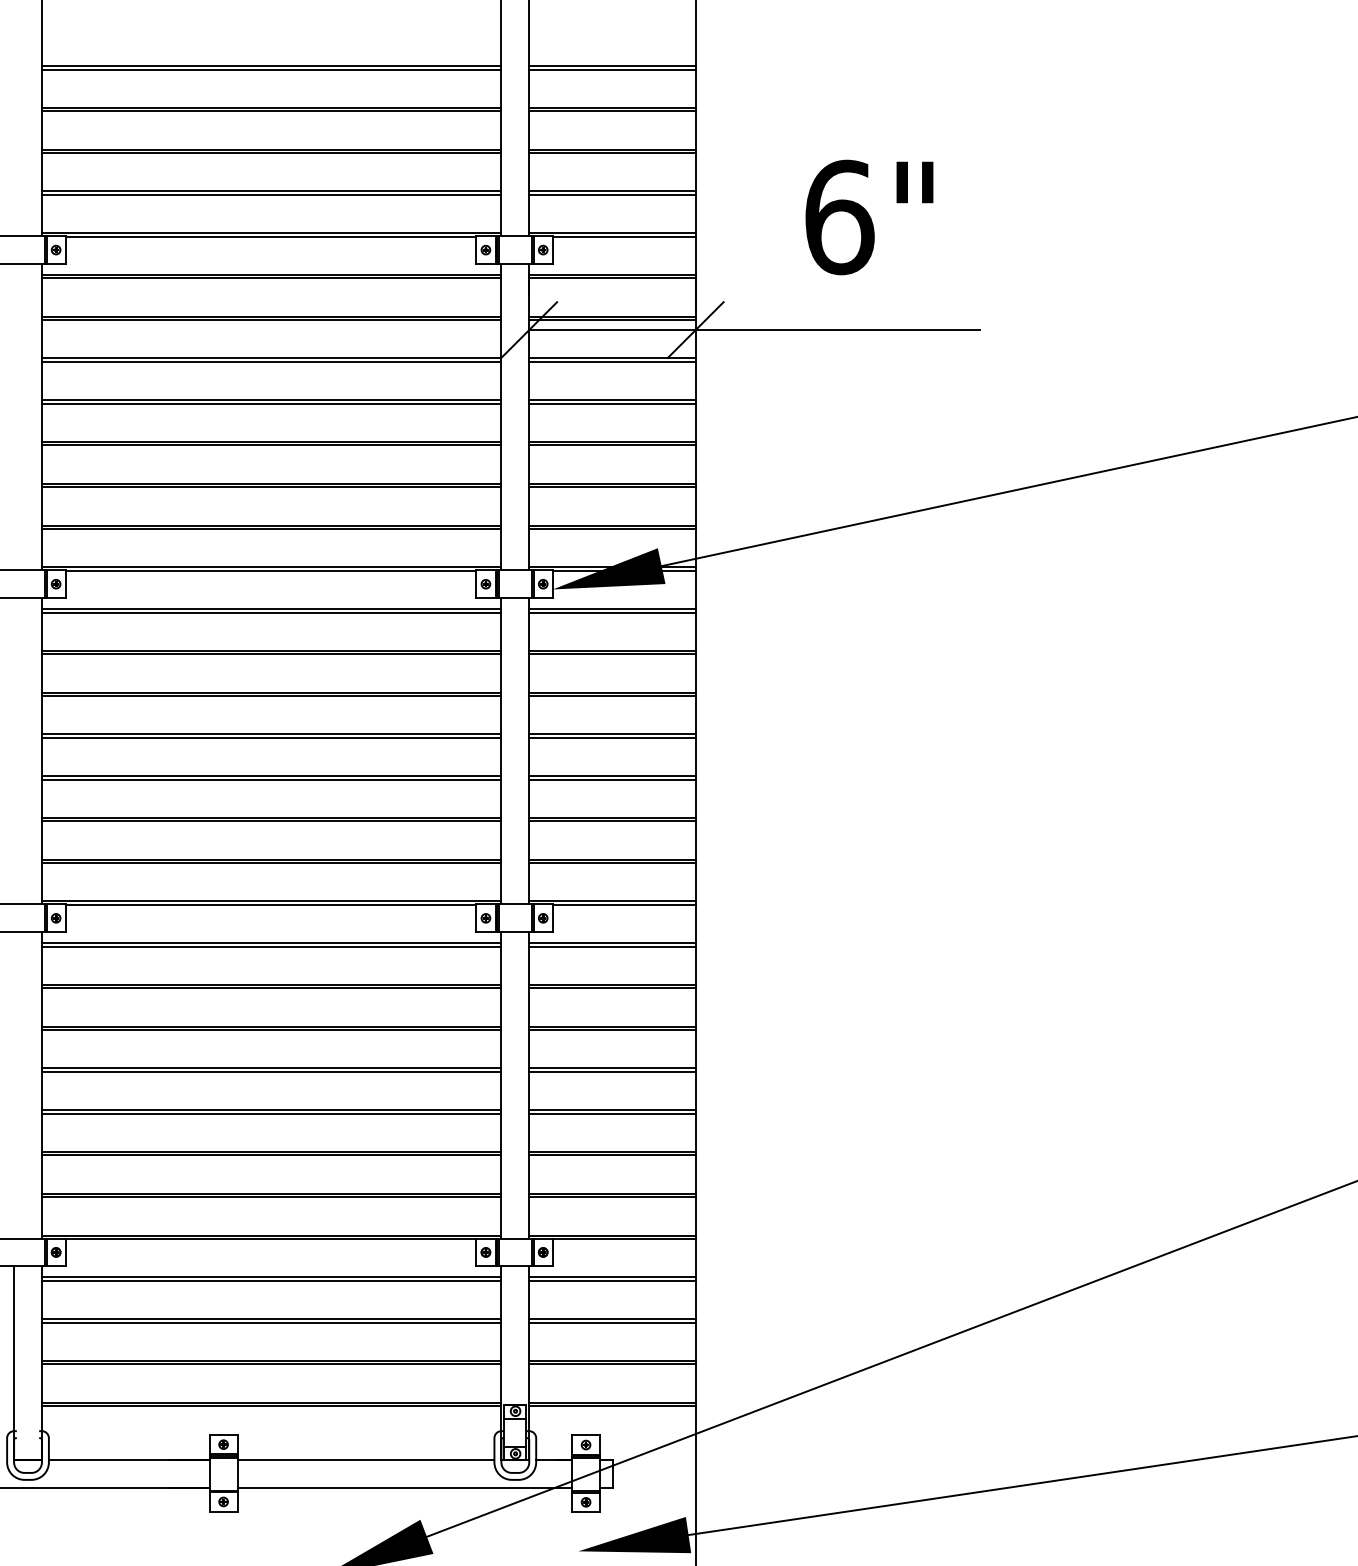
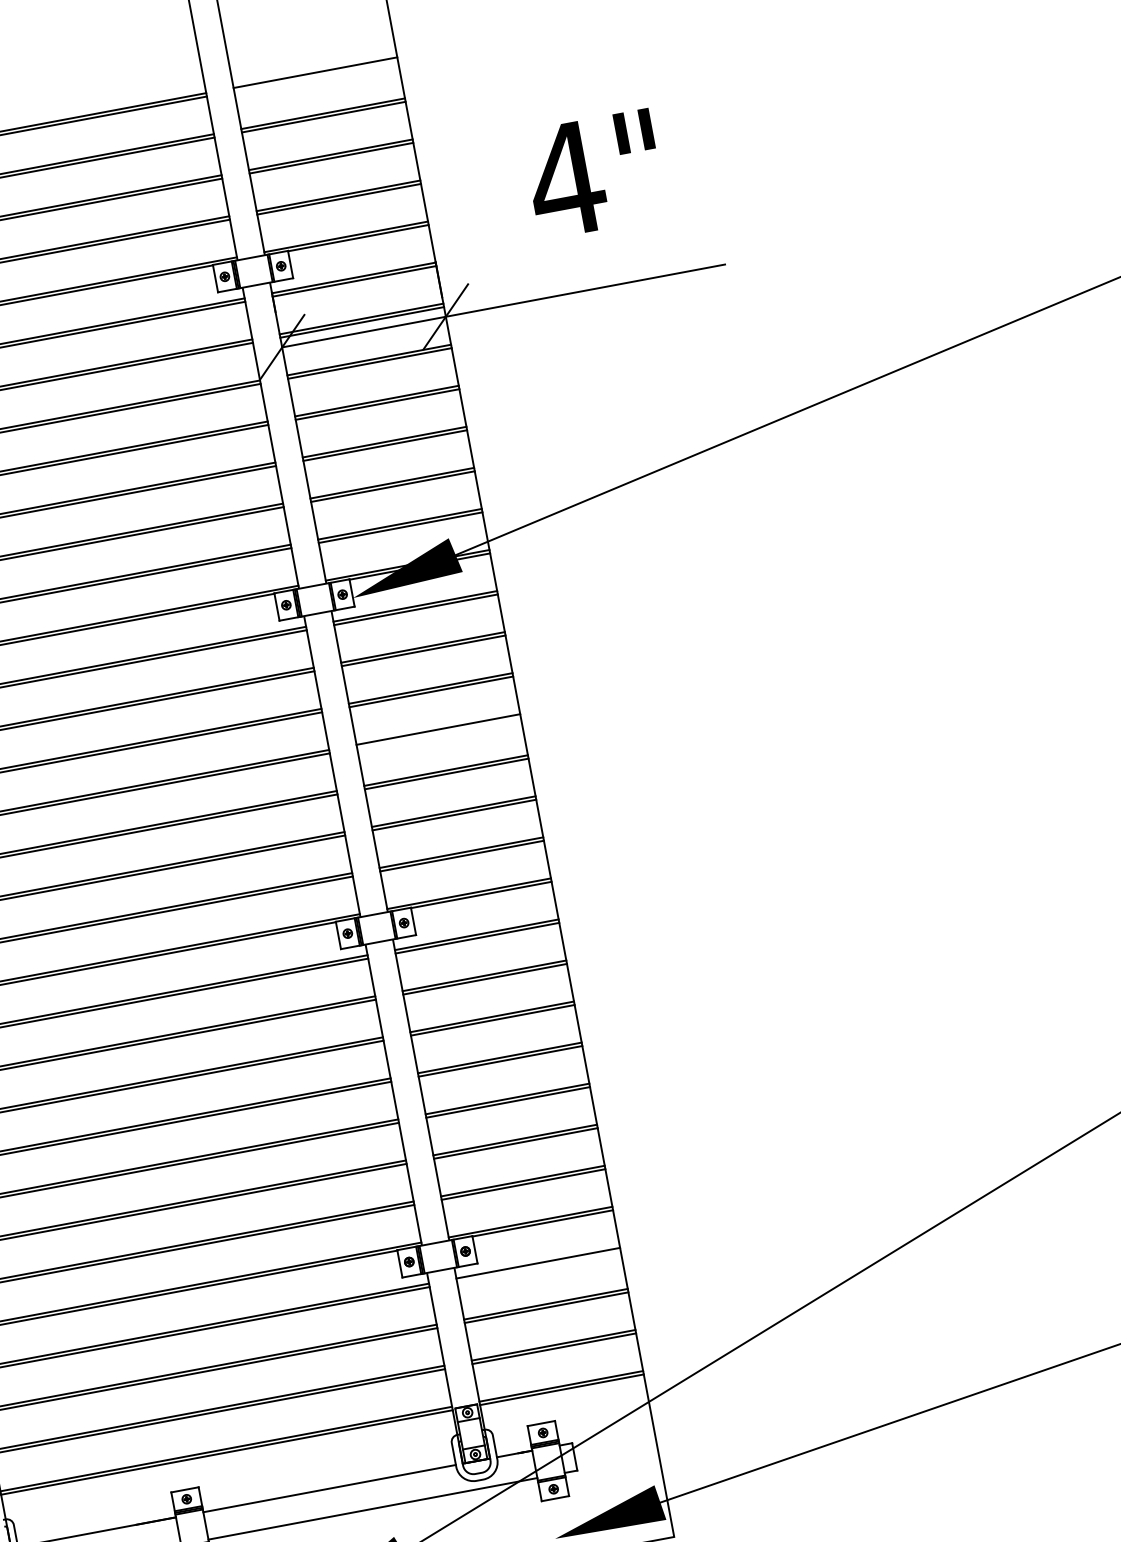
line: (612, 69) -> (316, 76), removed
text: (838, 217) -> (565, 179), 6" -> 4"
line: (612, 737) -> (438, 732), removed
line: (612, 1280) -> (538, 1266), removed

